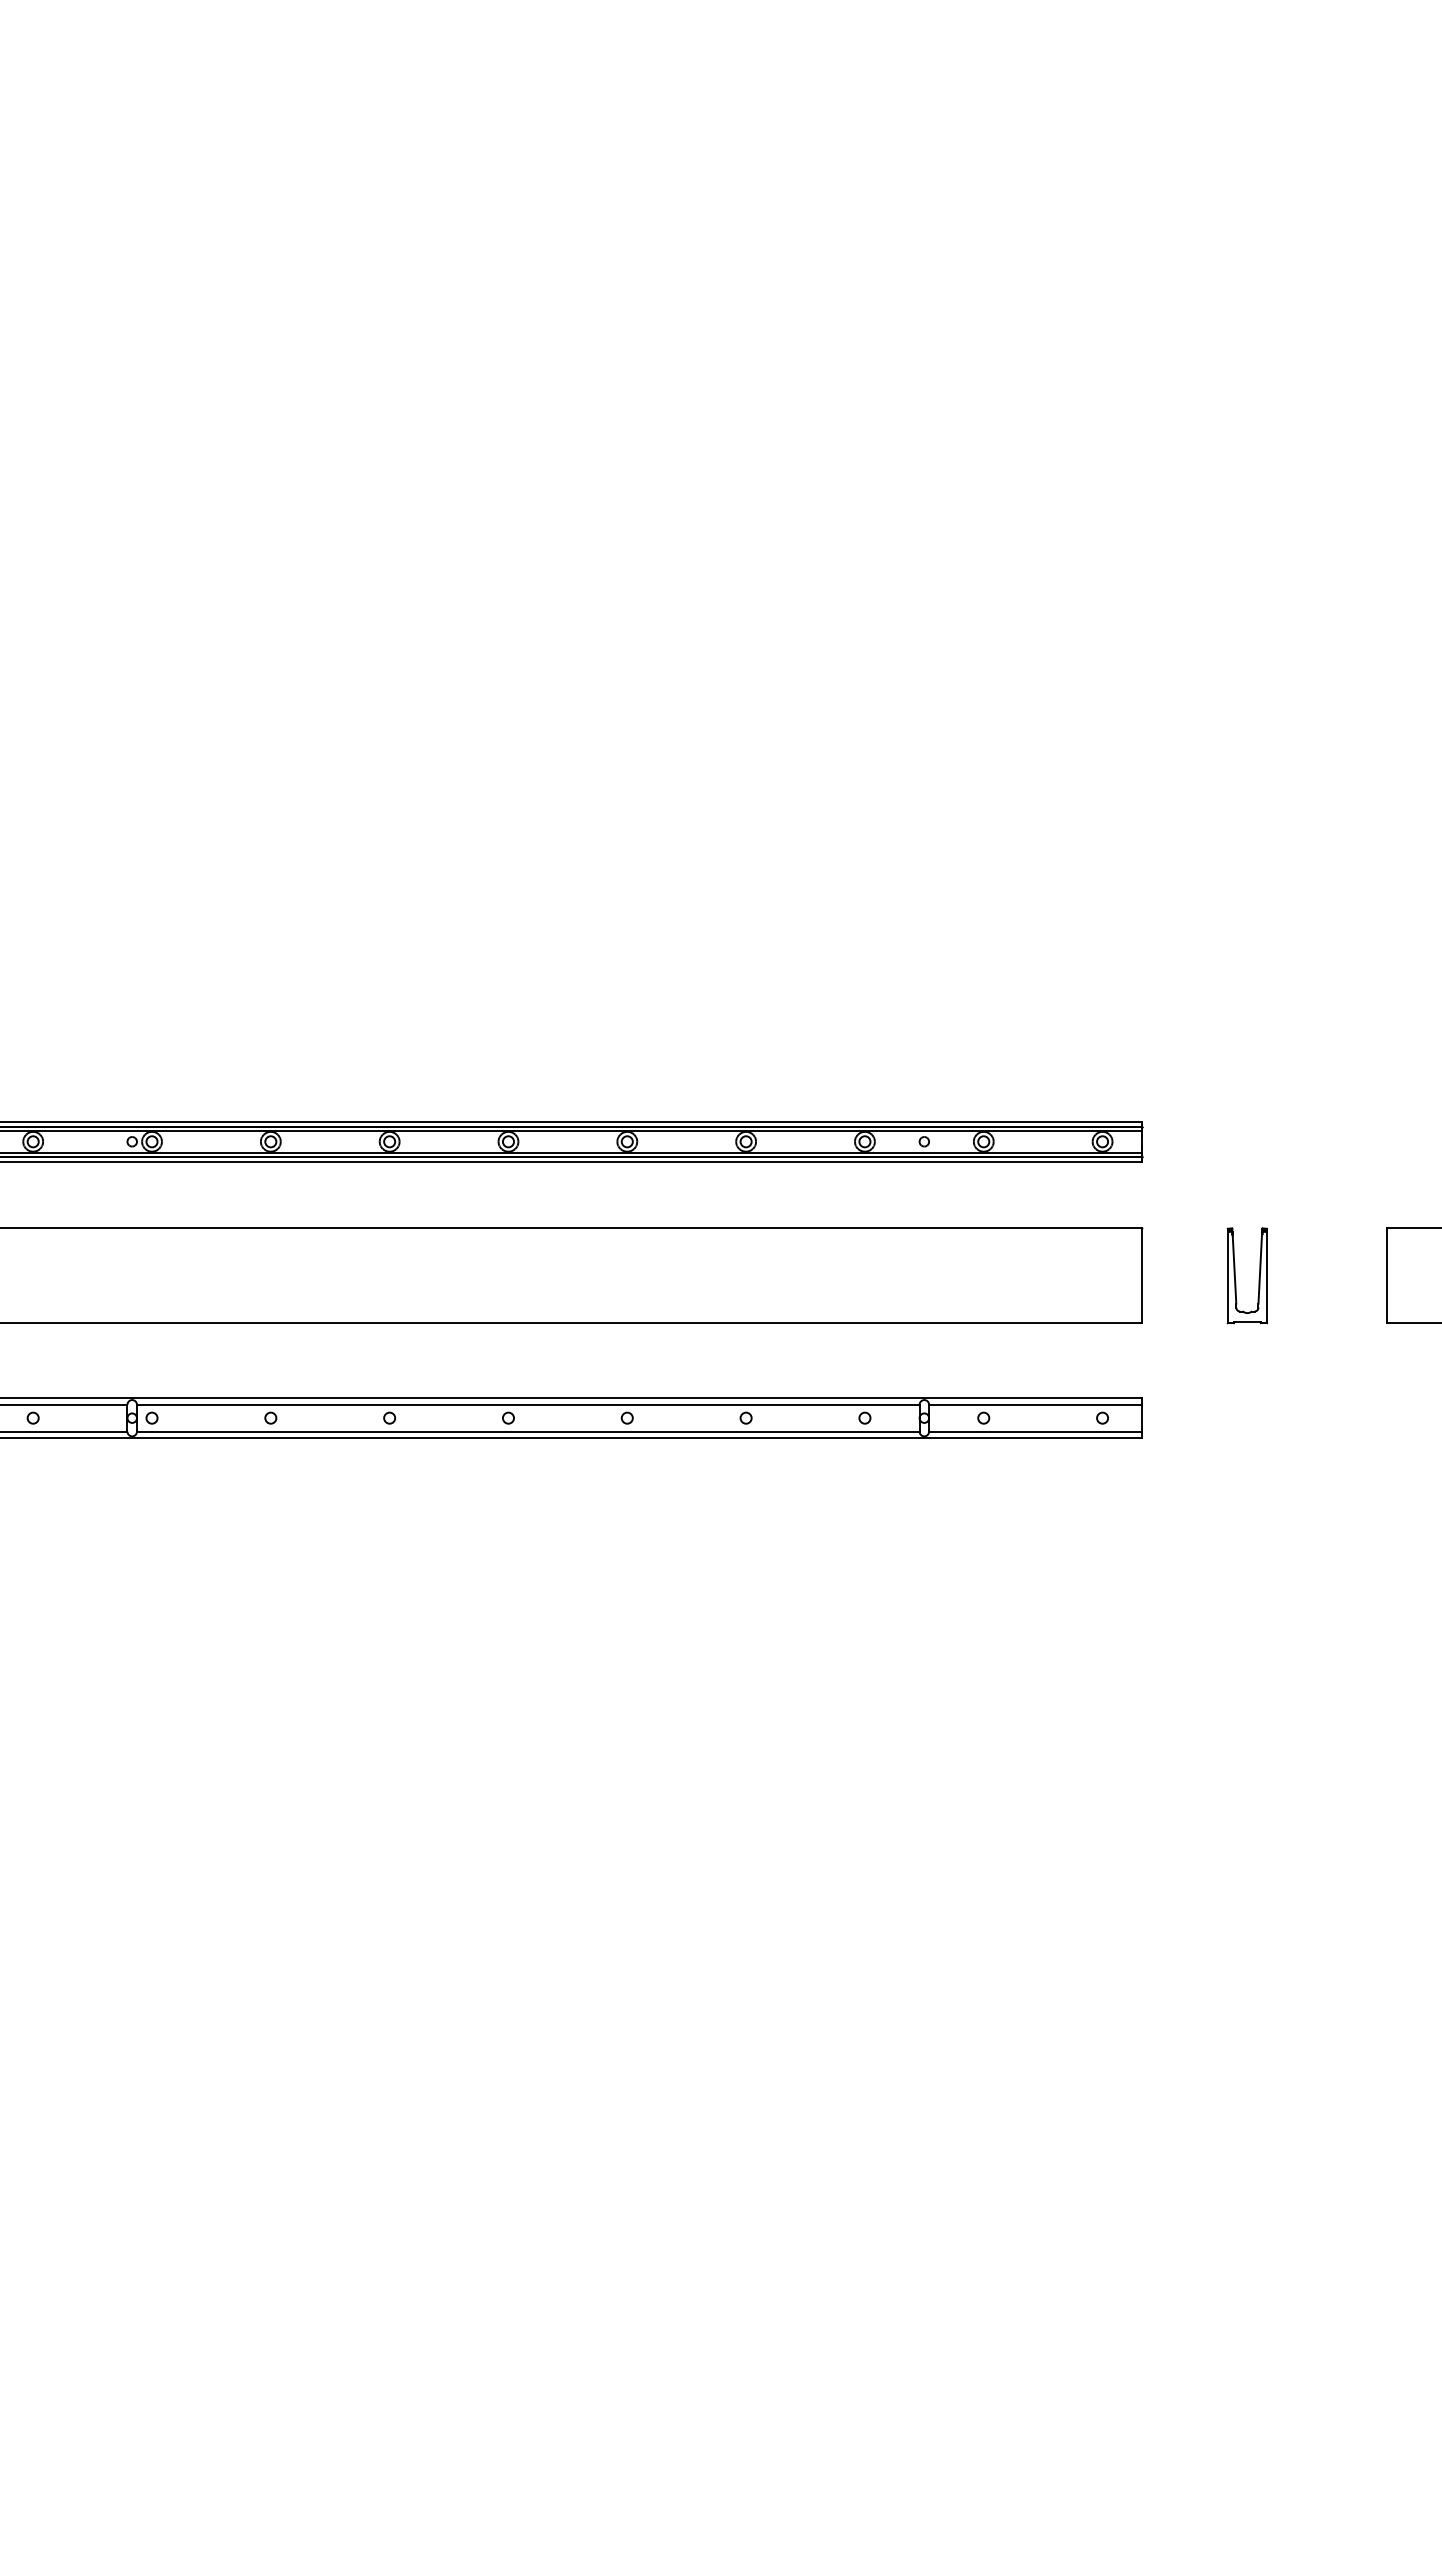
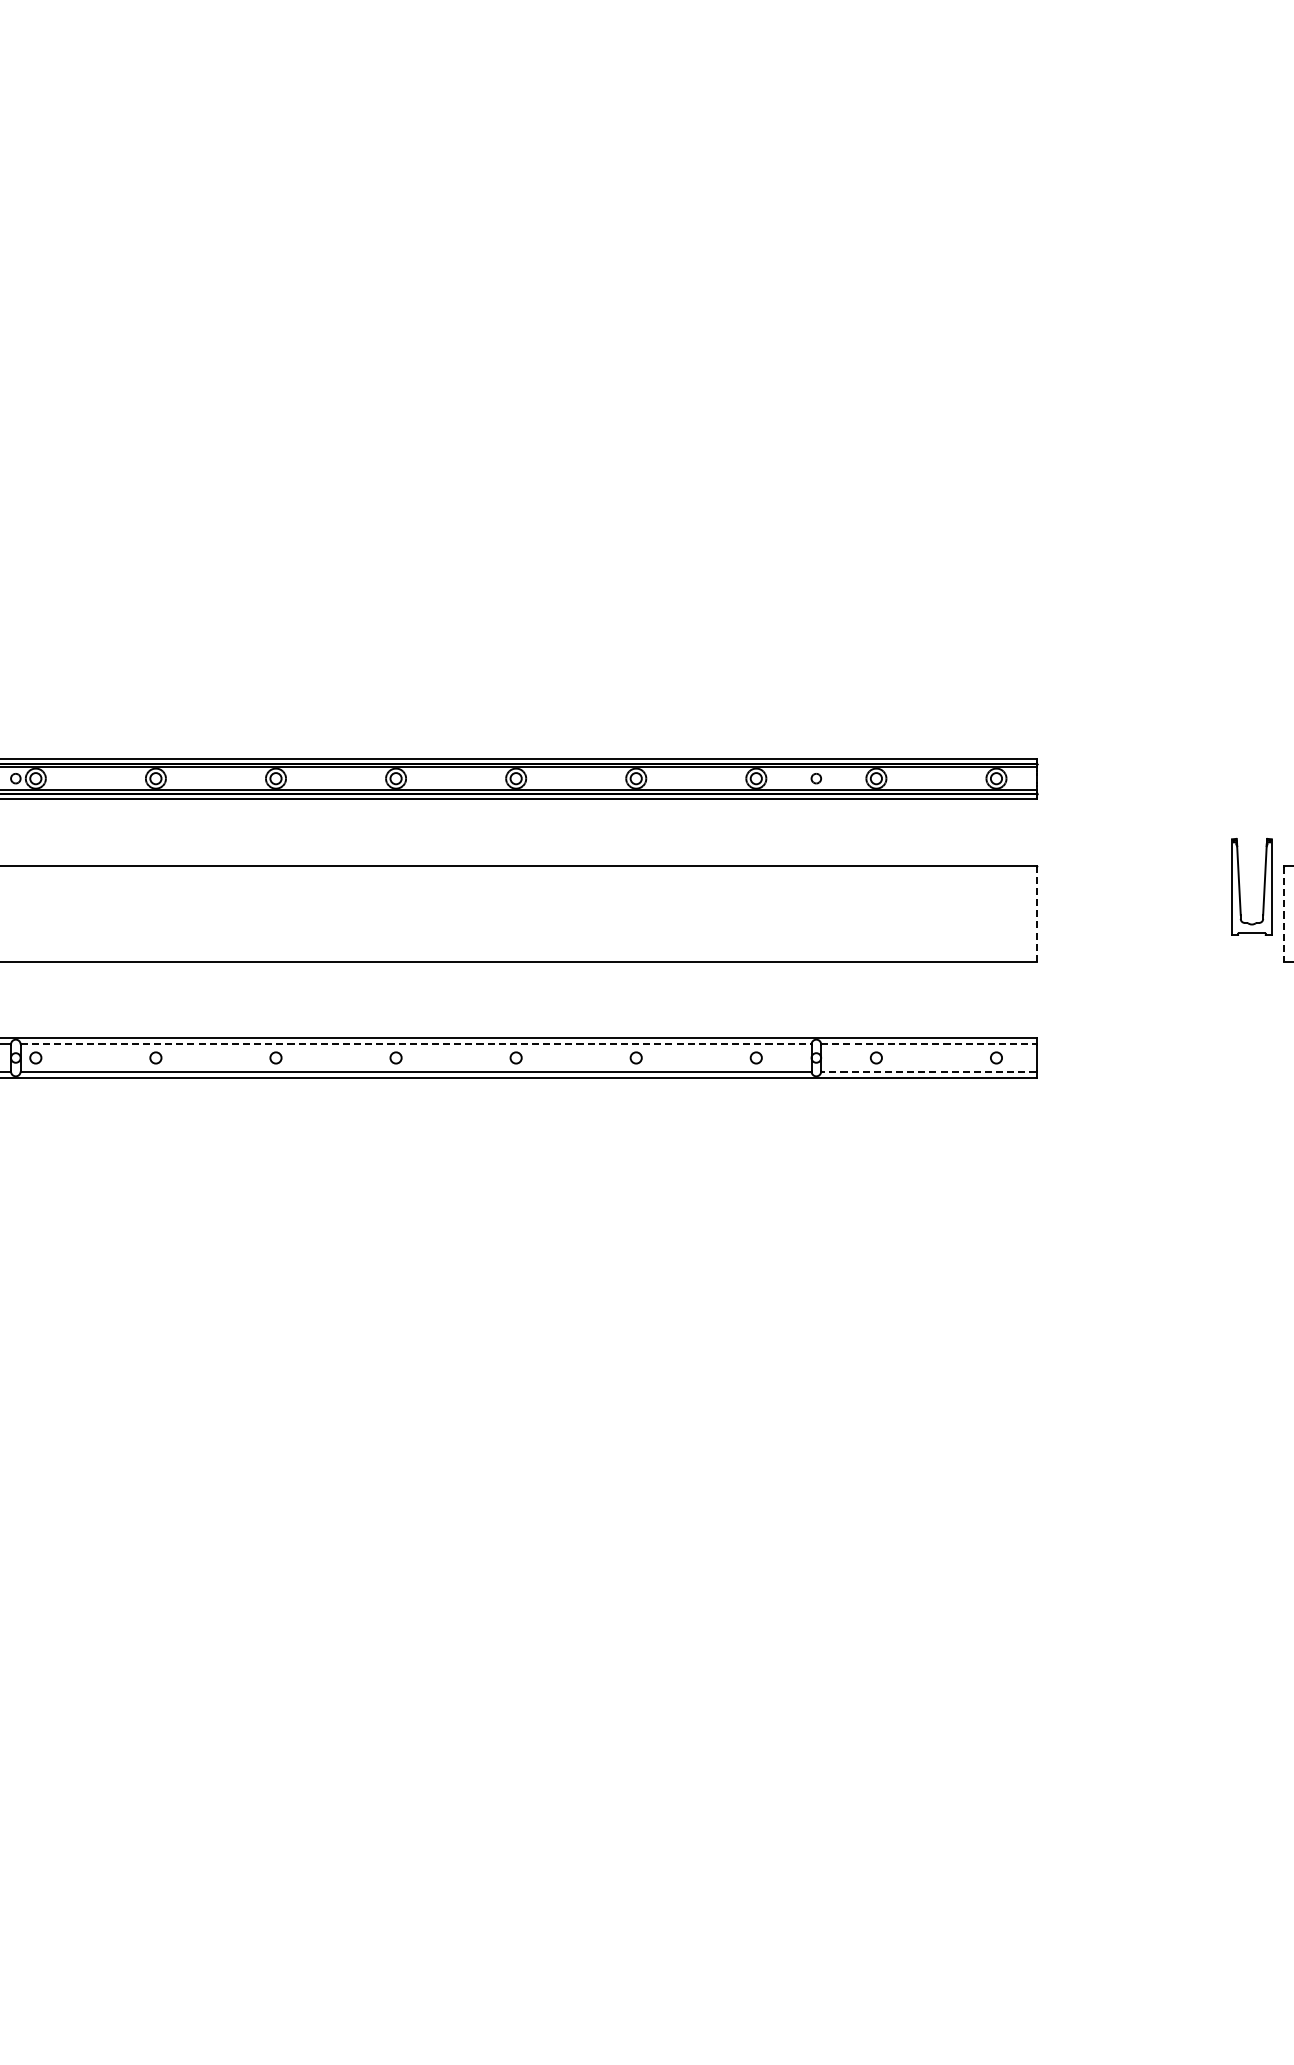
part: (1235, 1275) -> (1239, 886), moved
line: (1142, 1276) -> (1036, 914), solid -> dashed
line: (1387, 1276) -> (1284, 914), solid -> dashed
line: (528, 1404) -> (416, 1044), solid -> dashed
line: (1035, 1404) -> (928, 1044), solid -> dashed
line: (1035, 1431) -> (928, 1071), solid -> dashed

